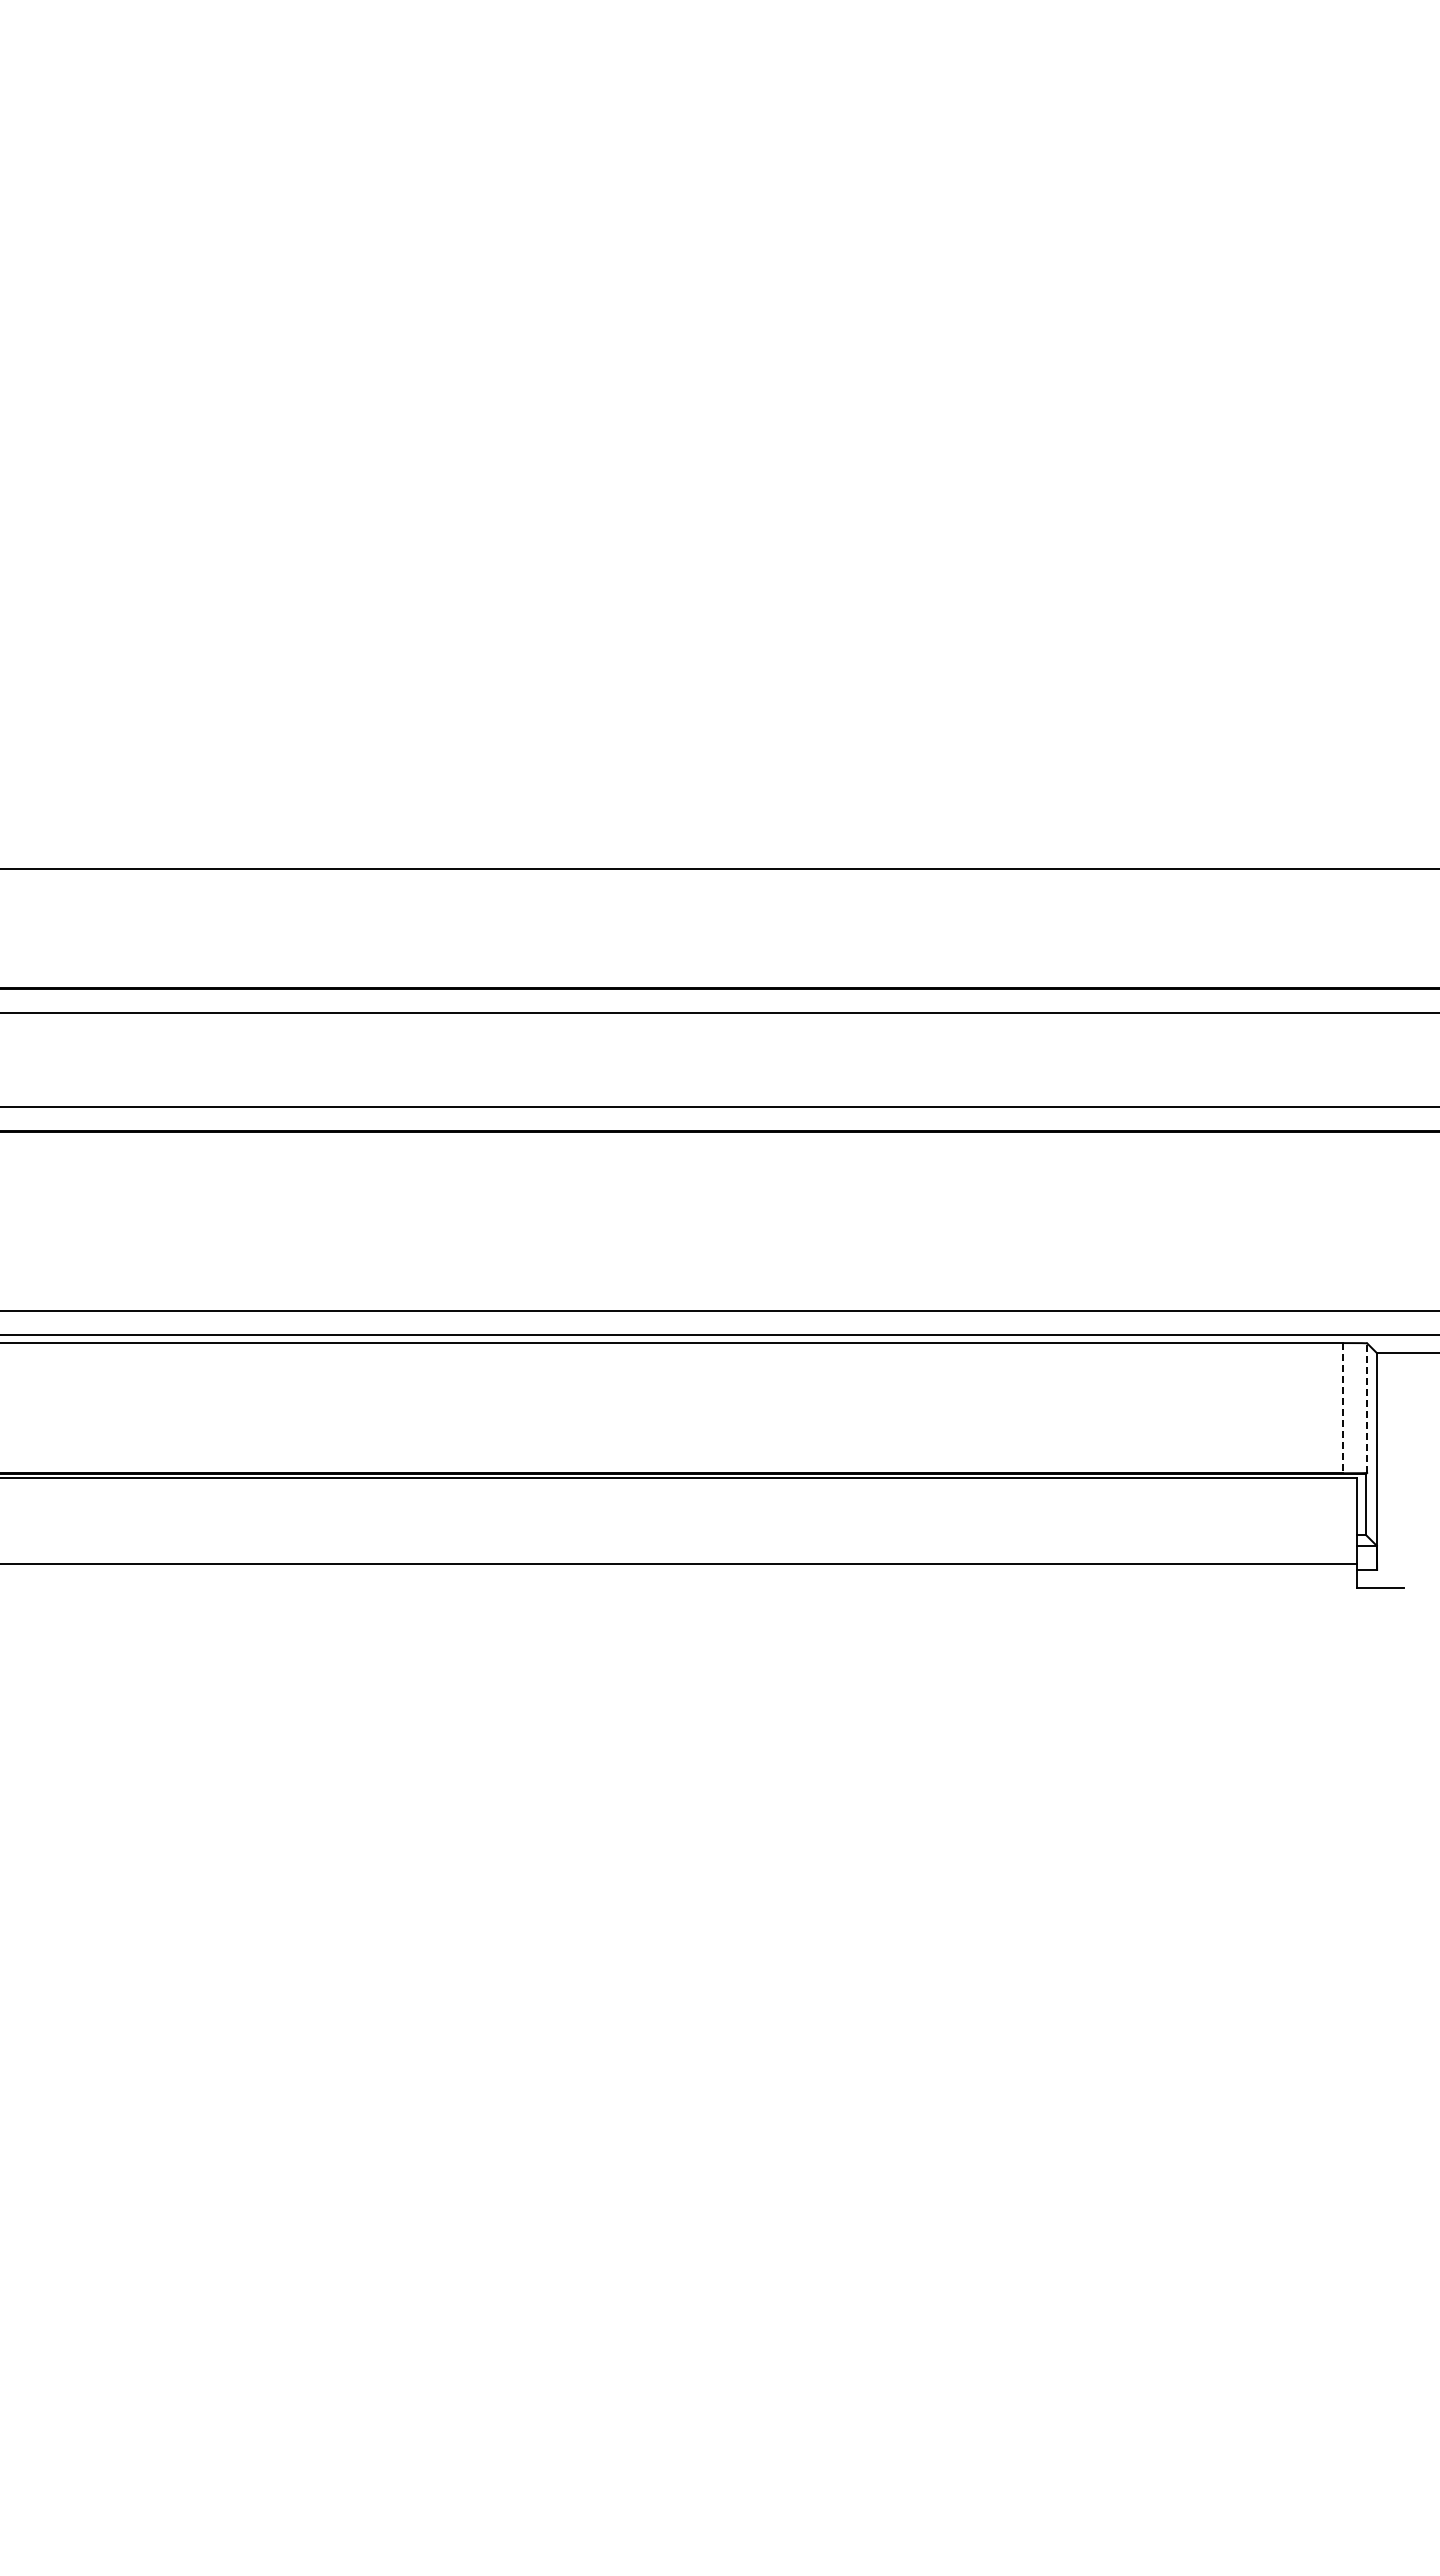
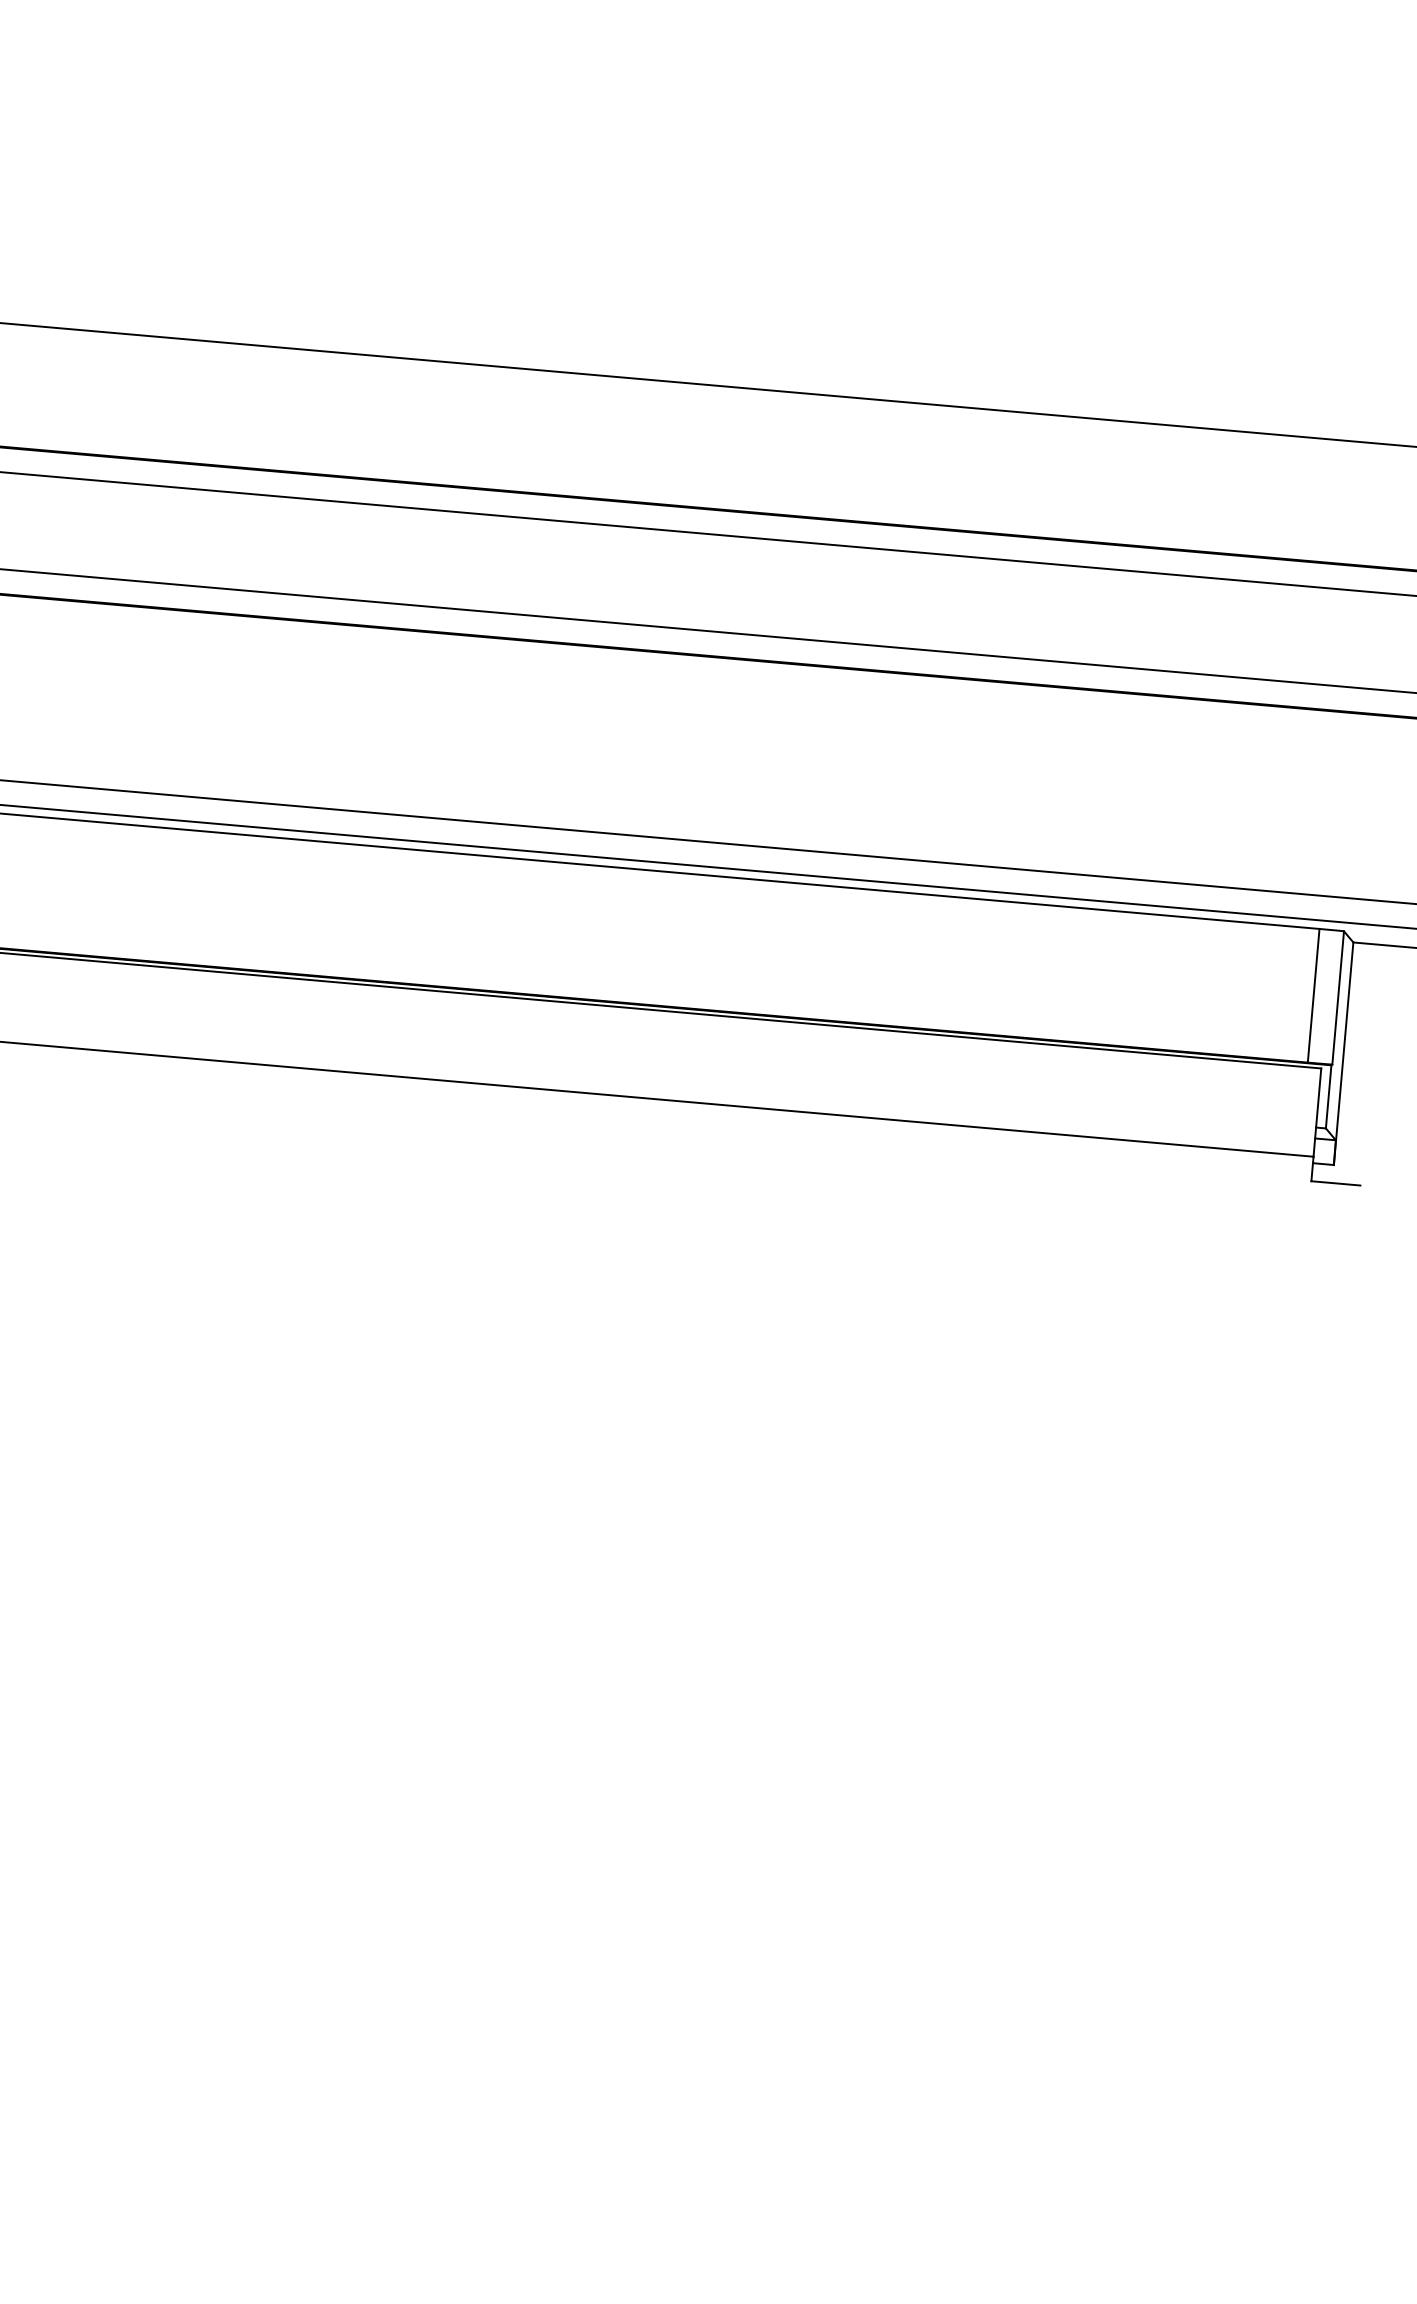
line: (1343, 1408) -> (1313, 996), dashed -> solid
line: (1367, 1408) -> (1338, 998), dashed -> solid

